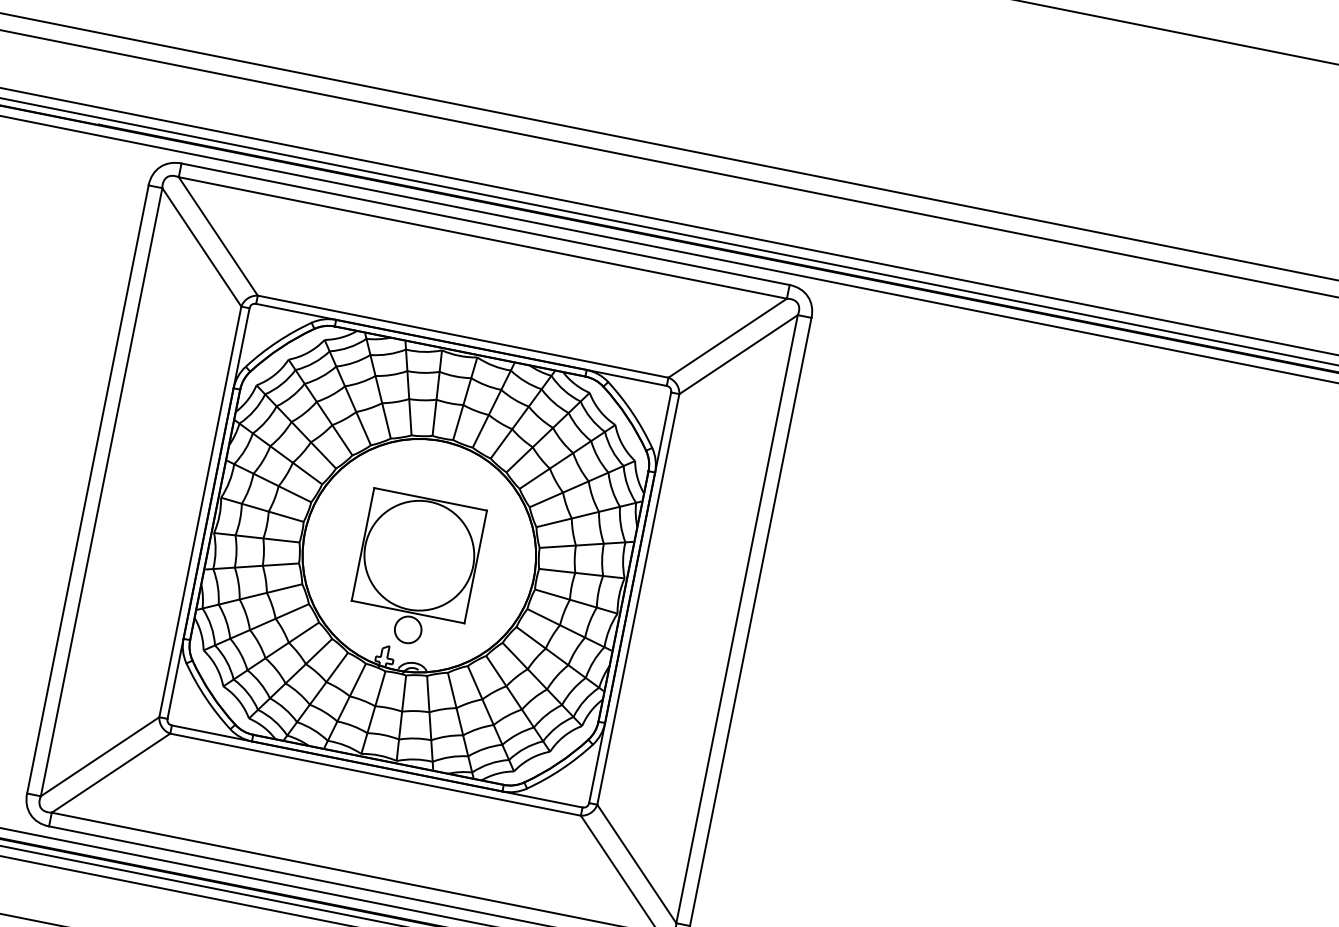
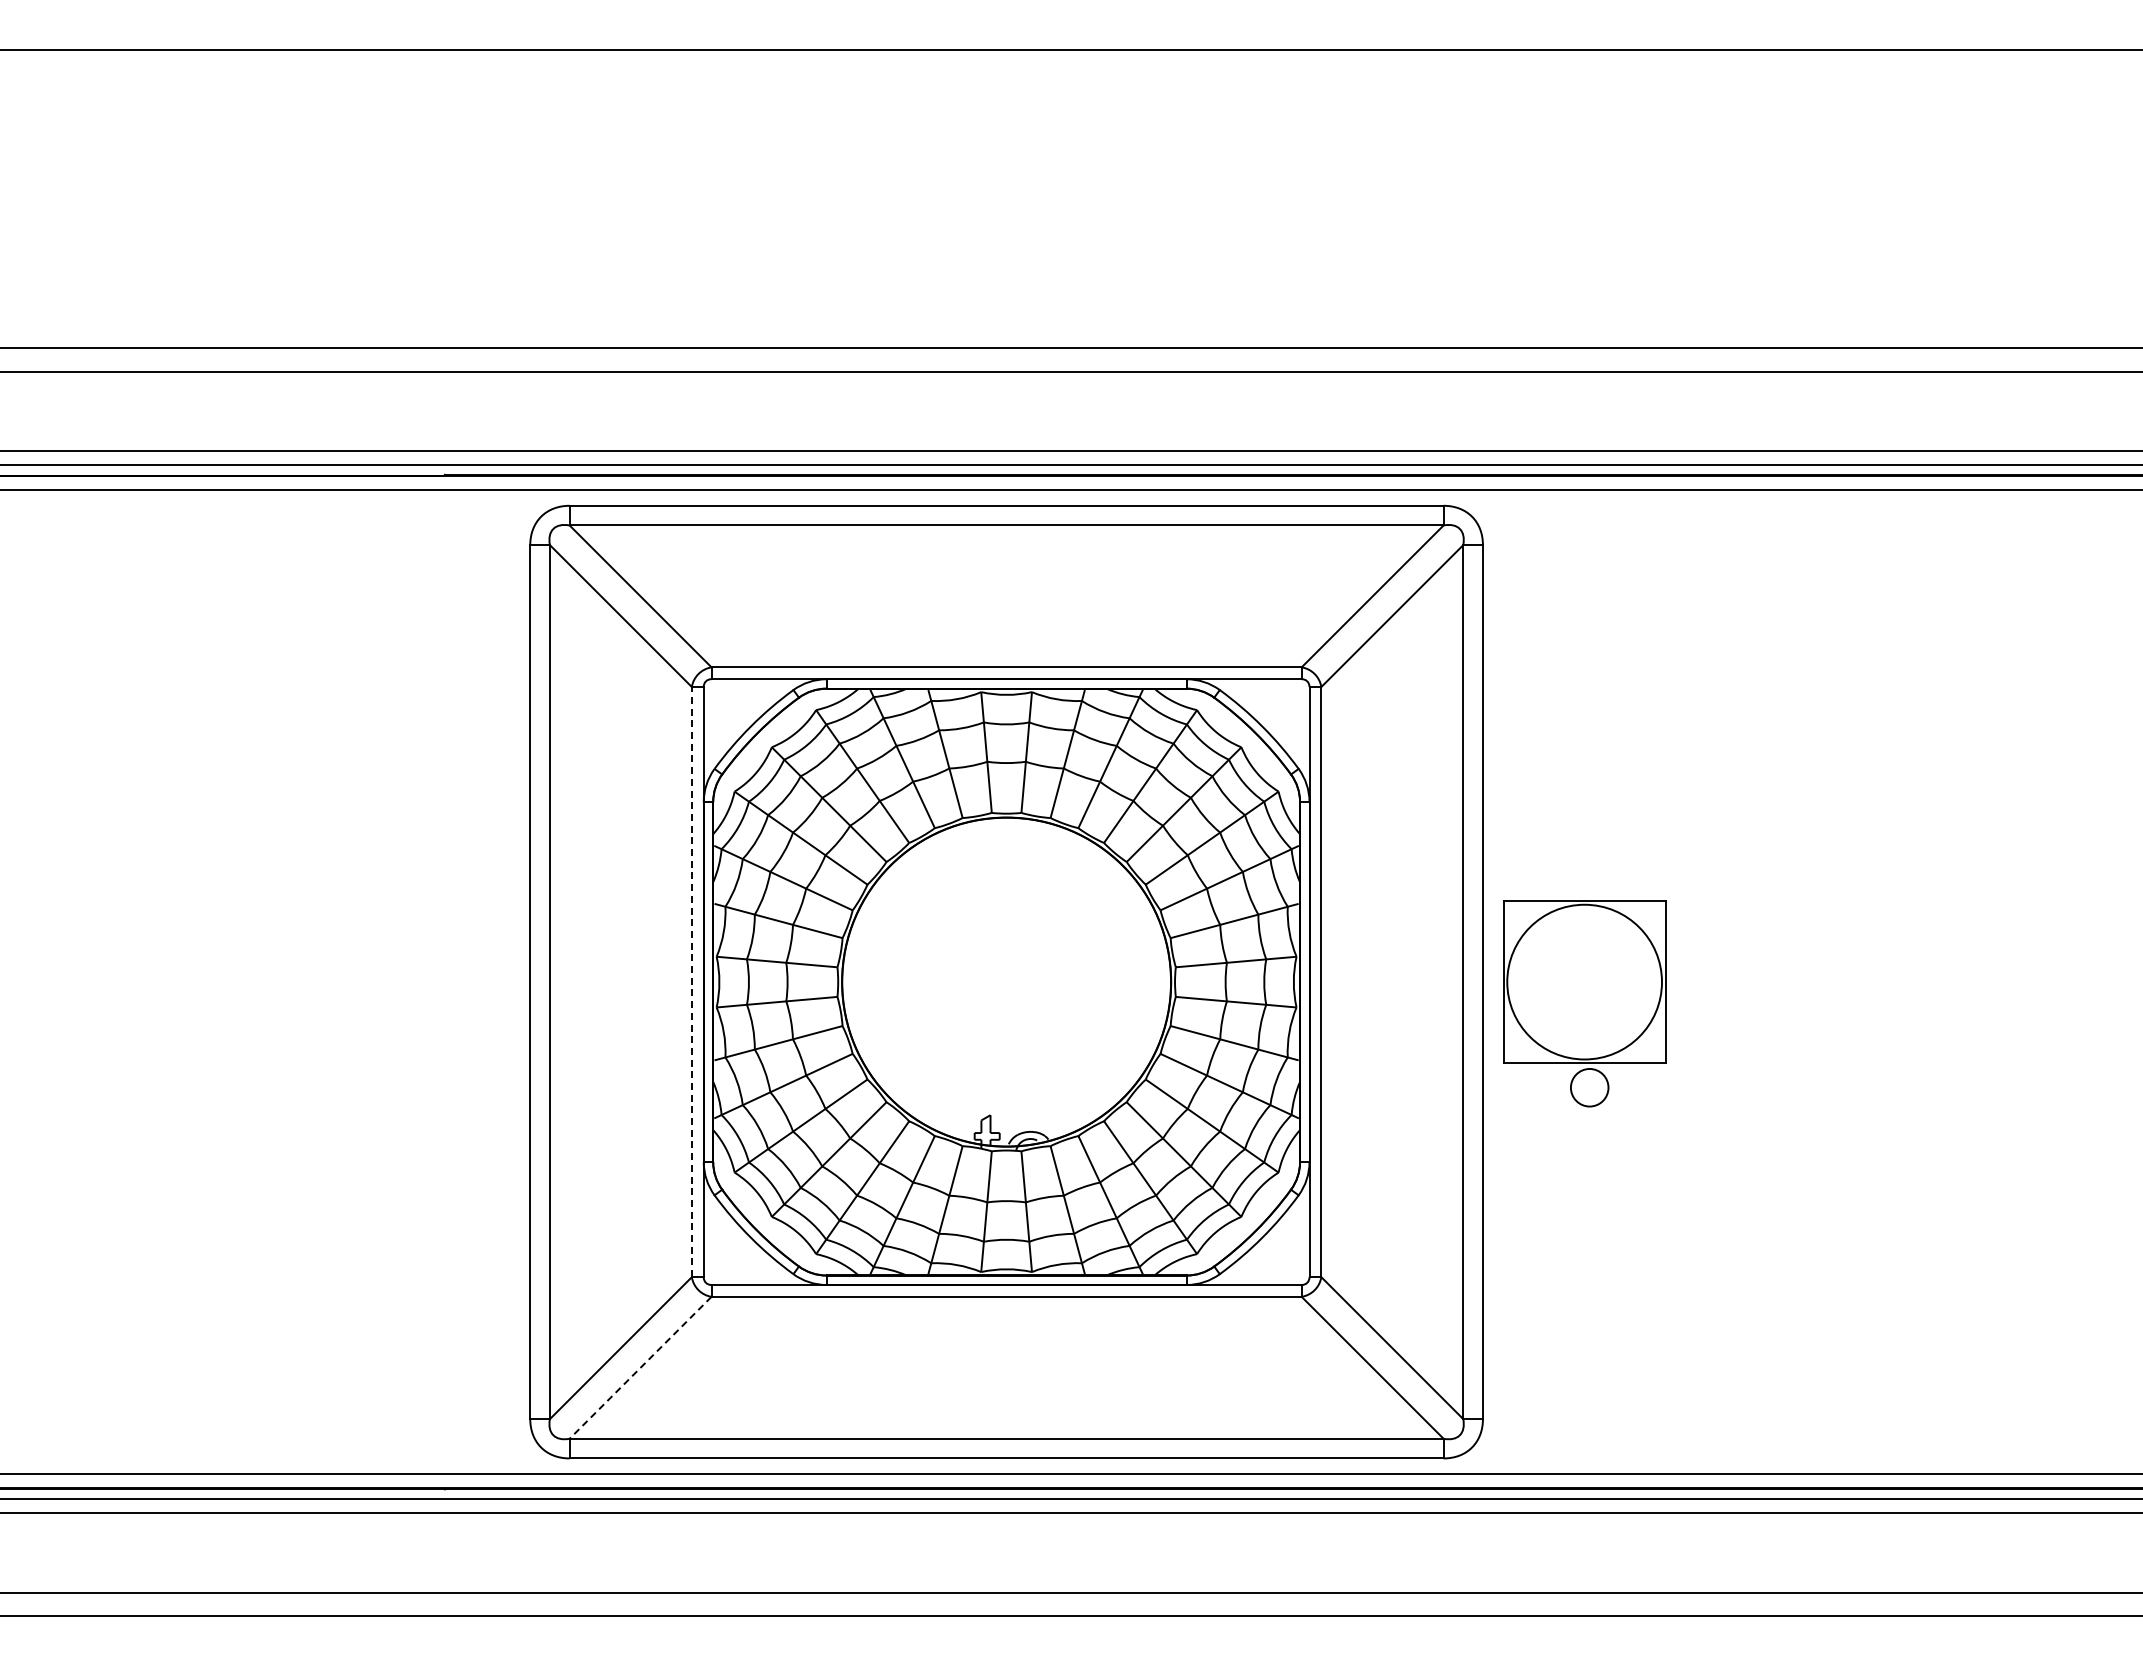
line: (200, 511) -> (691, 981), solid -> dashed
part: (416, 570) -> (1584, 1003), moved
line: (110, 773) -> (640, 1368), solid -> dashed

